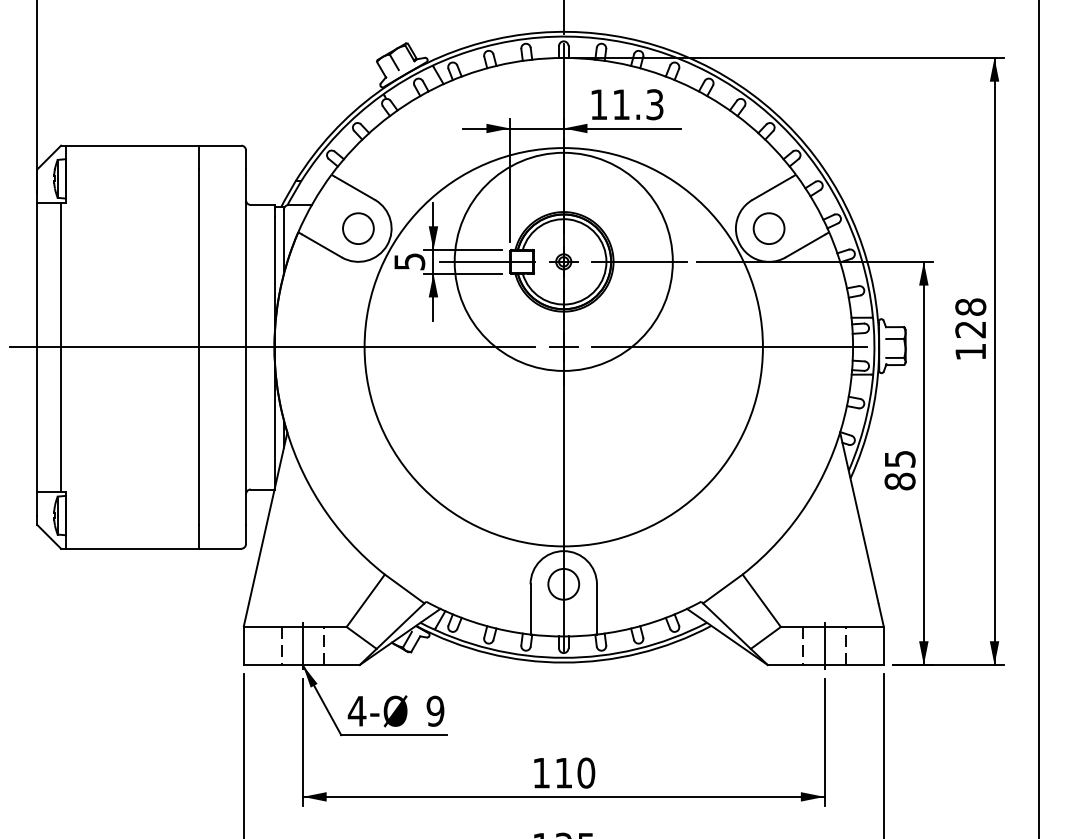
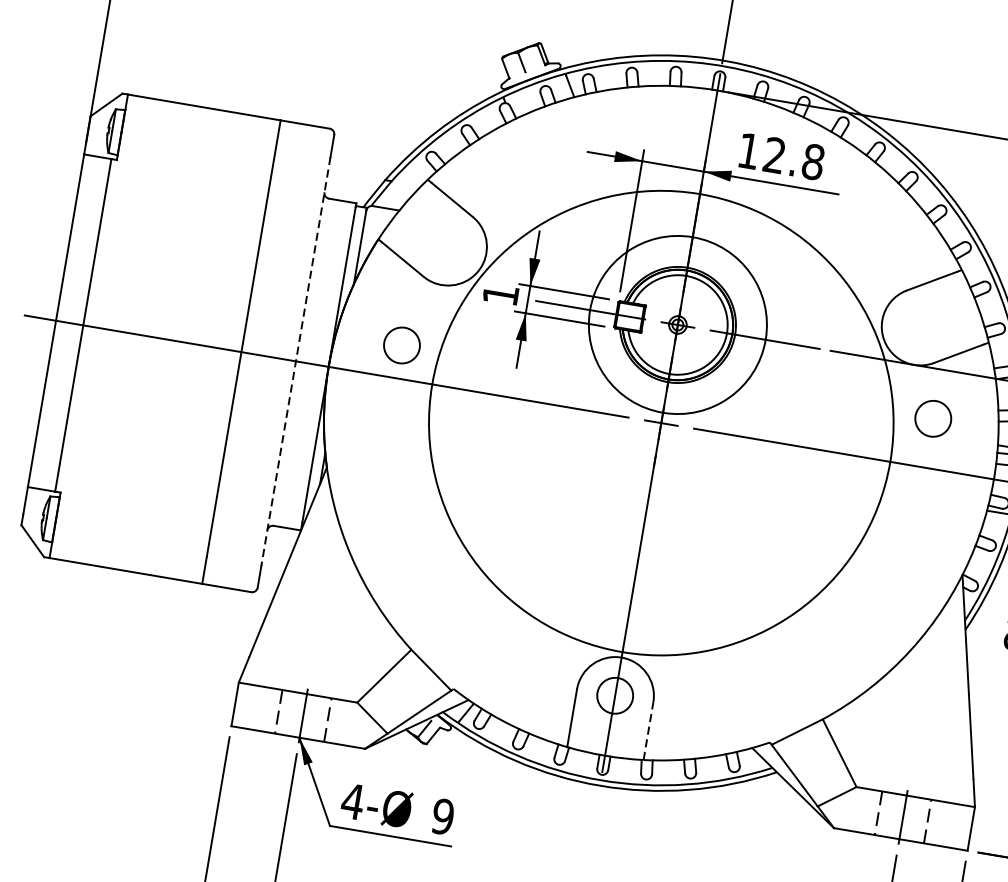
text: (637, 104) -> (793, 158), 11.3 -> 12.8
circle: (358, 228) -> (402, 345), moved
circle: (768, 228) -> (932, 418), moved
text: (409, 261) -> (500, 294), 5 -> 1
circle: (563, 261) -> (677, 324), size x0.7
line: (246, 347) -> (296, 361), solid -> dashed
line: (596, 608) -> (648, 729), solid -> dashed

